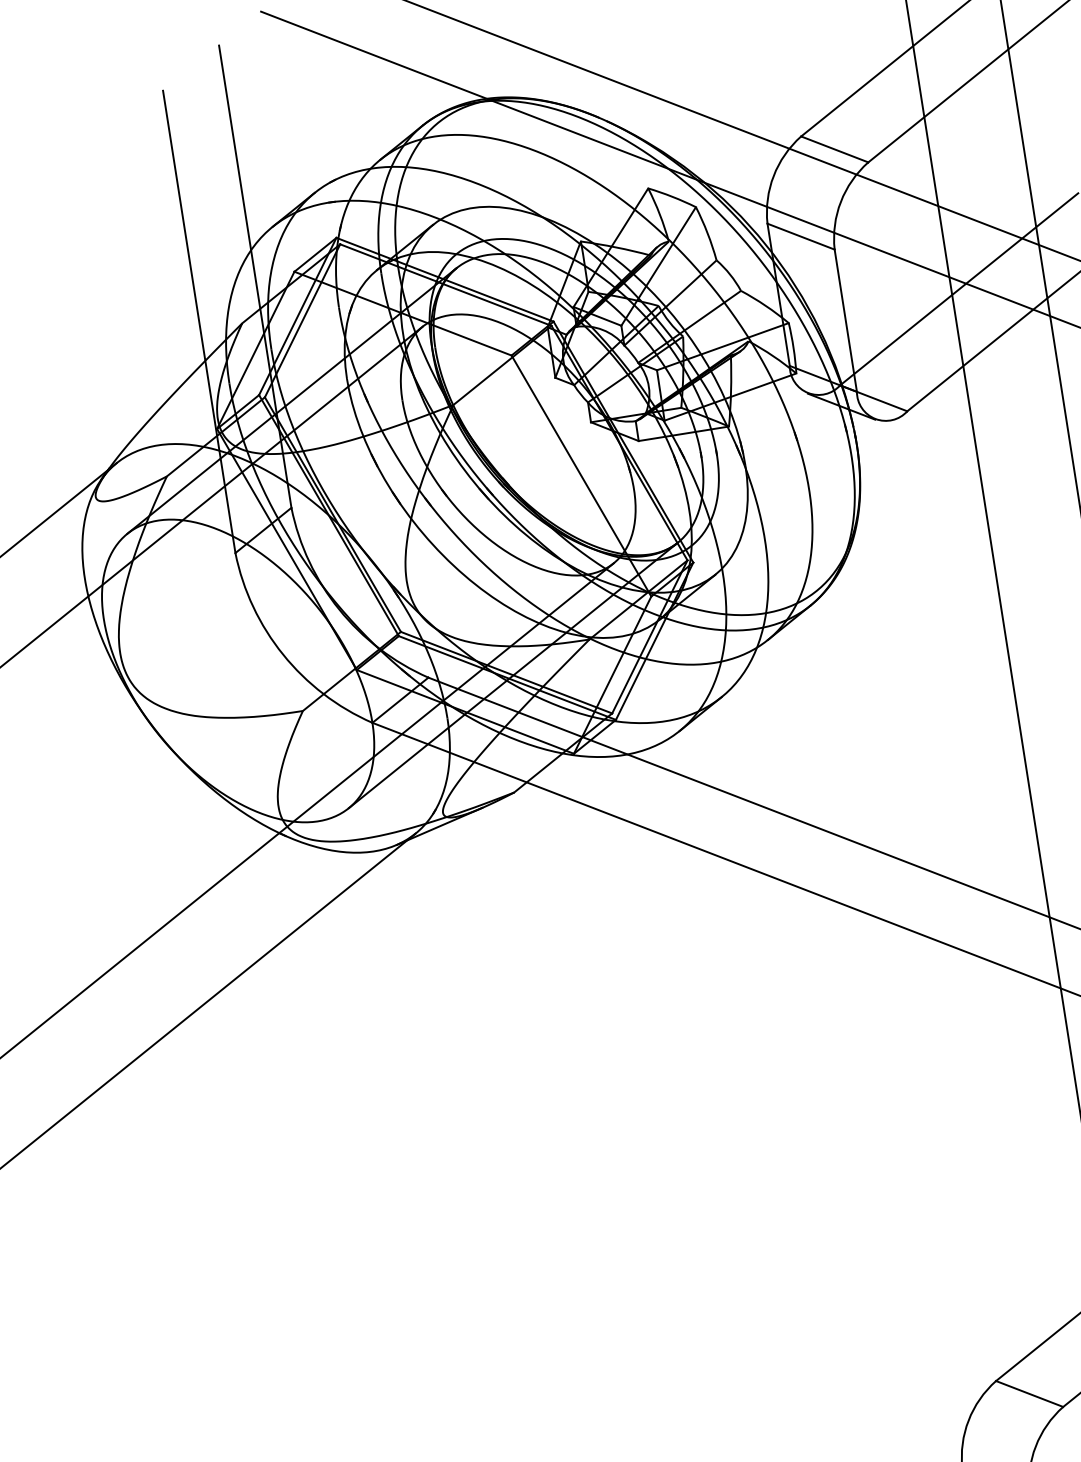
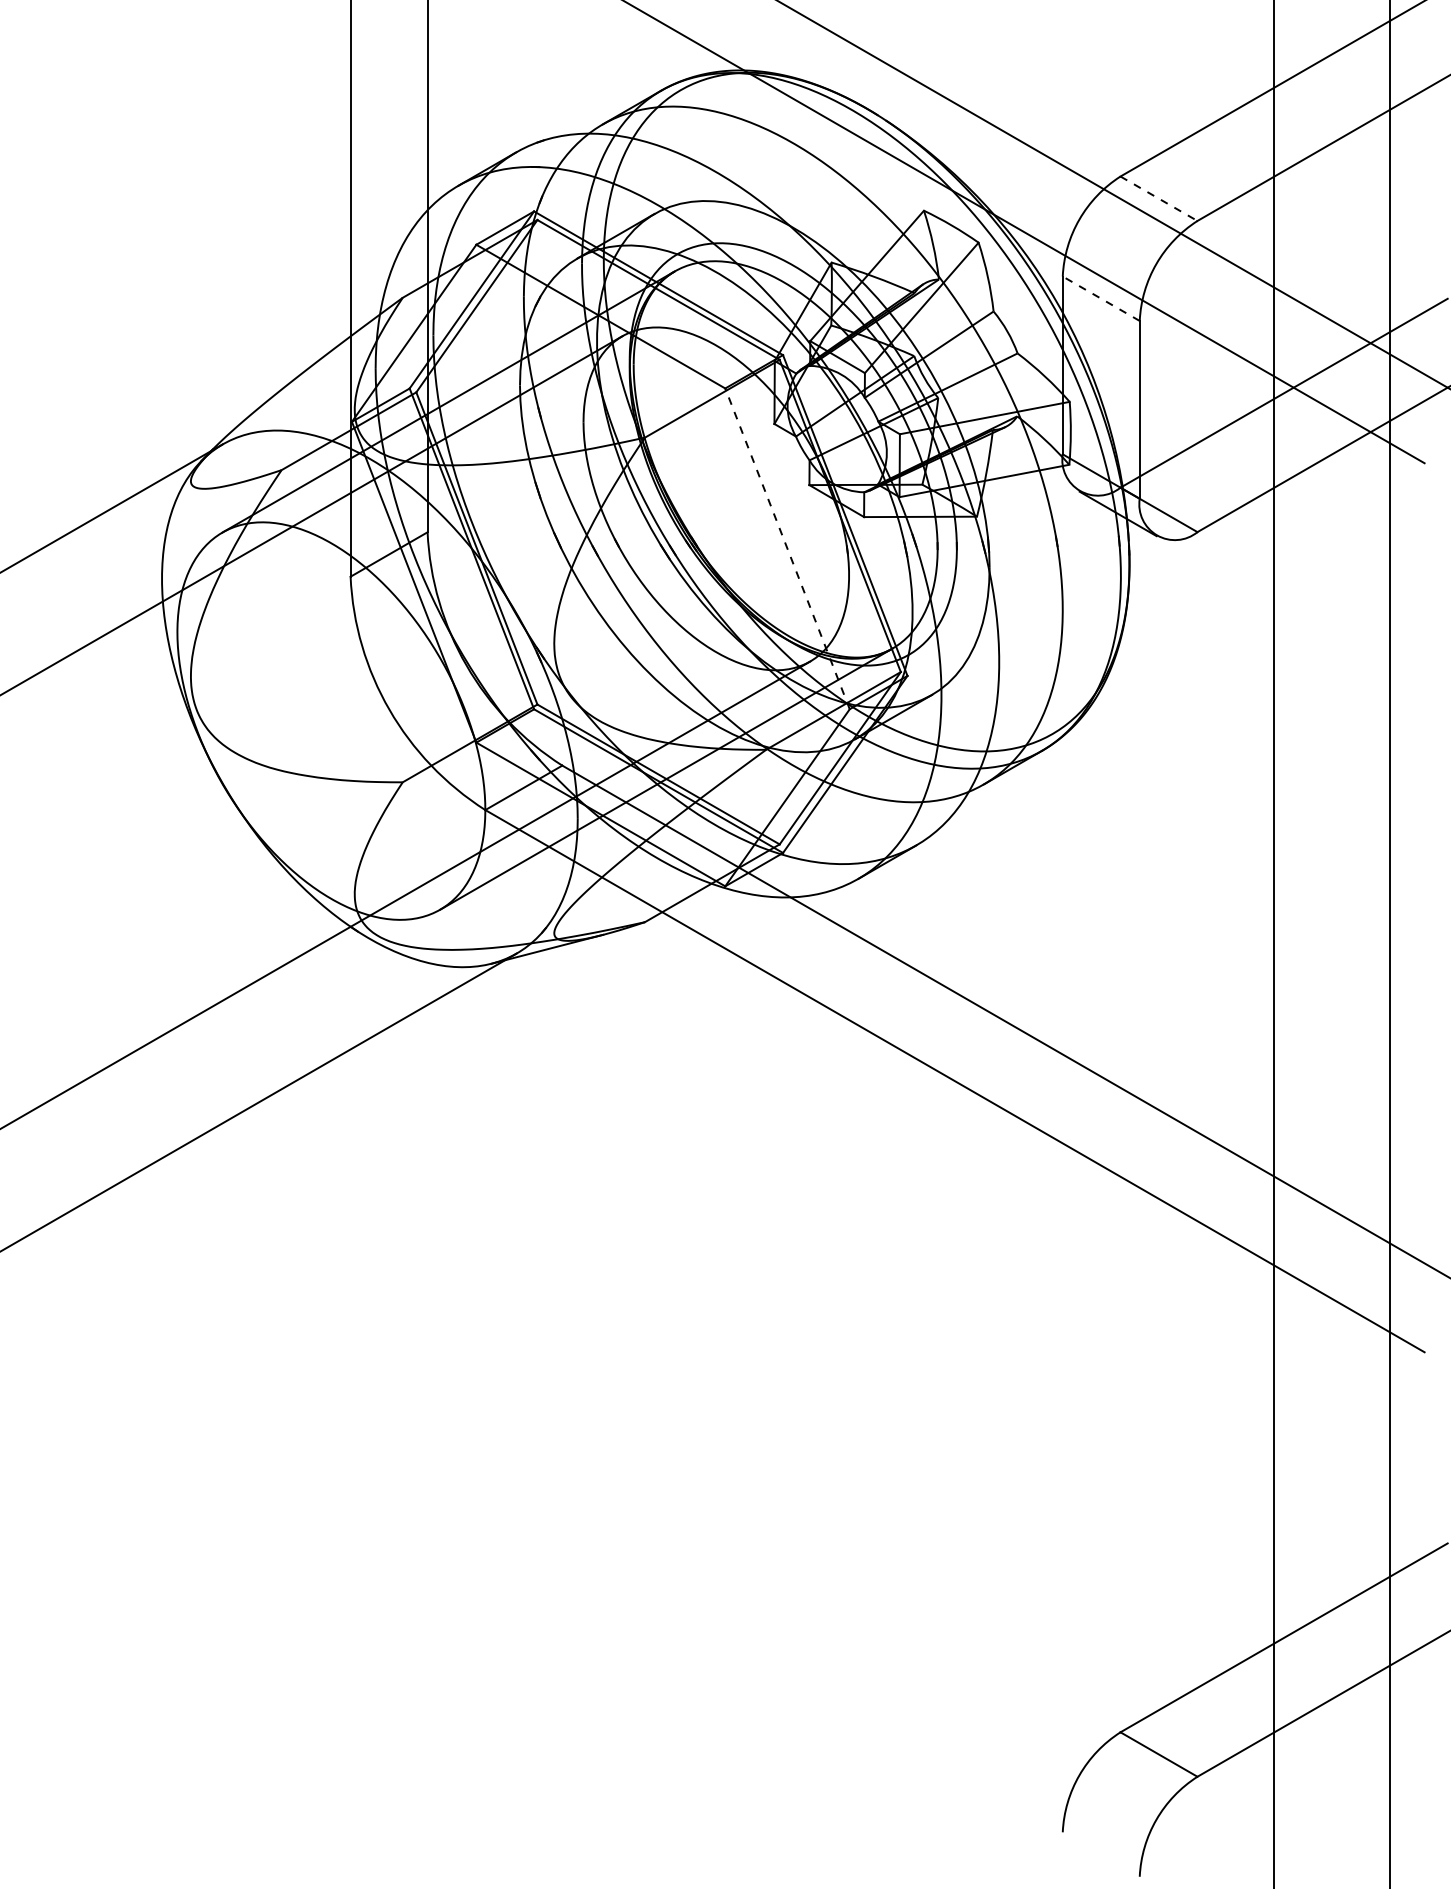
line: (835, 149) -> (1159, 199), solid -> dashed
line: (800, 236) -> (1100, 298), solid -> dashed
line: (581, 475) -> (787, 548), solid -> dashed

